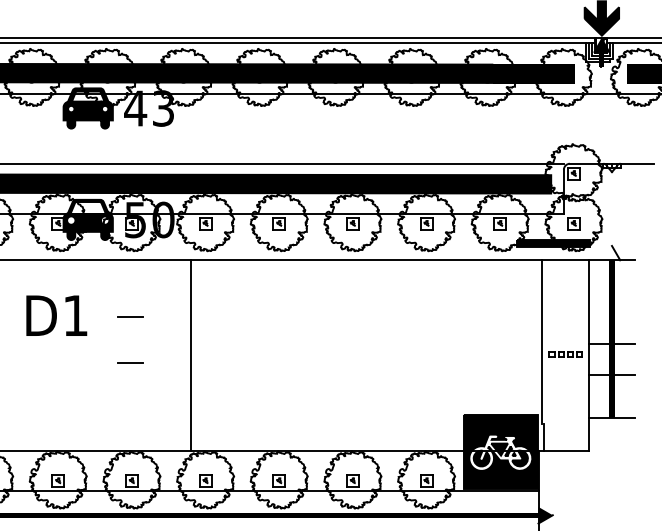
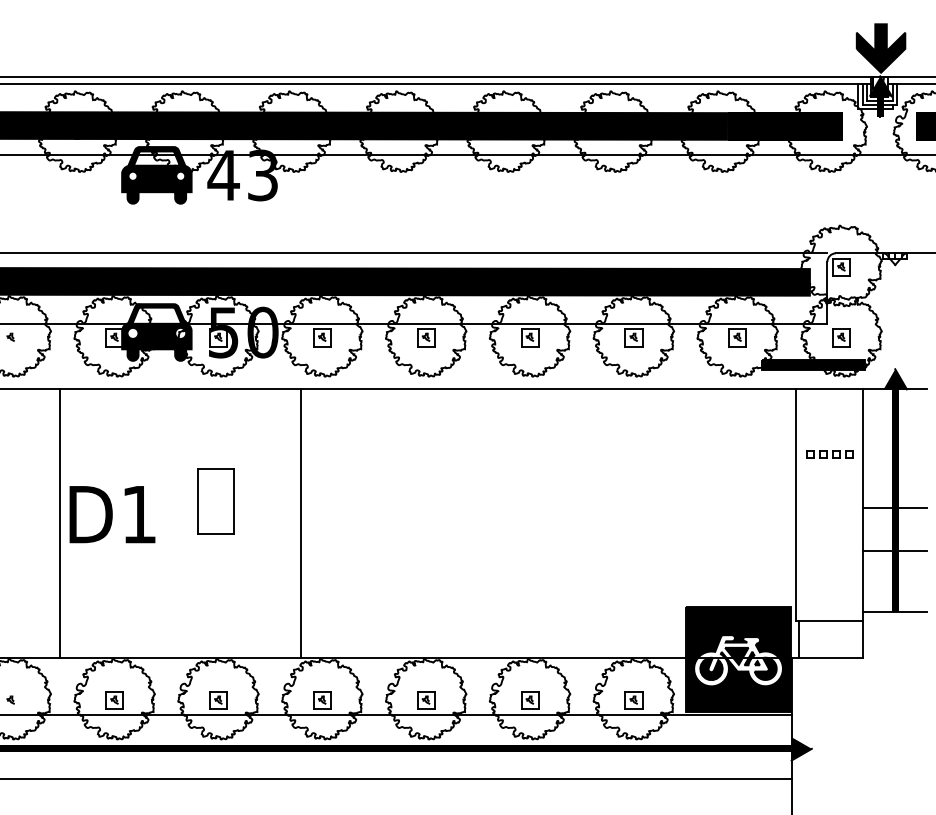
fill: (611, 253) -> (894, 379), added
text: (56, 315) -> (112, 514), moved
line: (117, 339) -> (198, 501), added
line: (142, 339) -> (233, 501), added
part: (565, 354) -> (829, 454), moved
line: (19, 355) -> (60, 523), added
line: (565, 424) -> (829, 620), added

